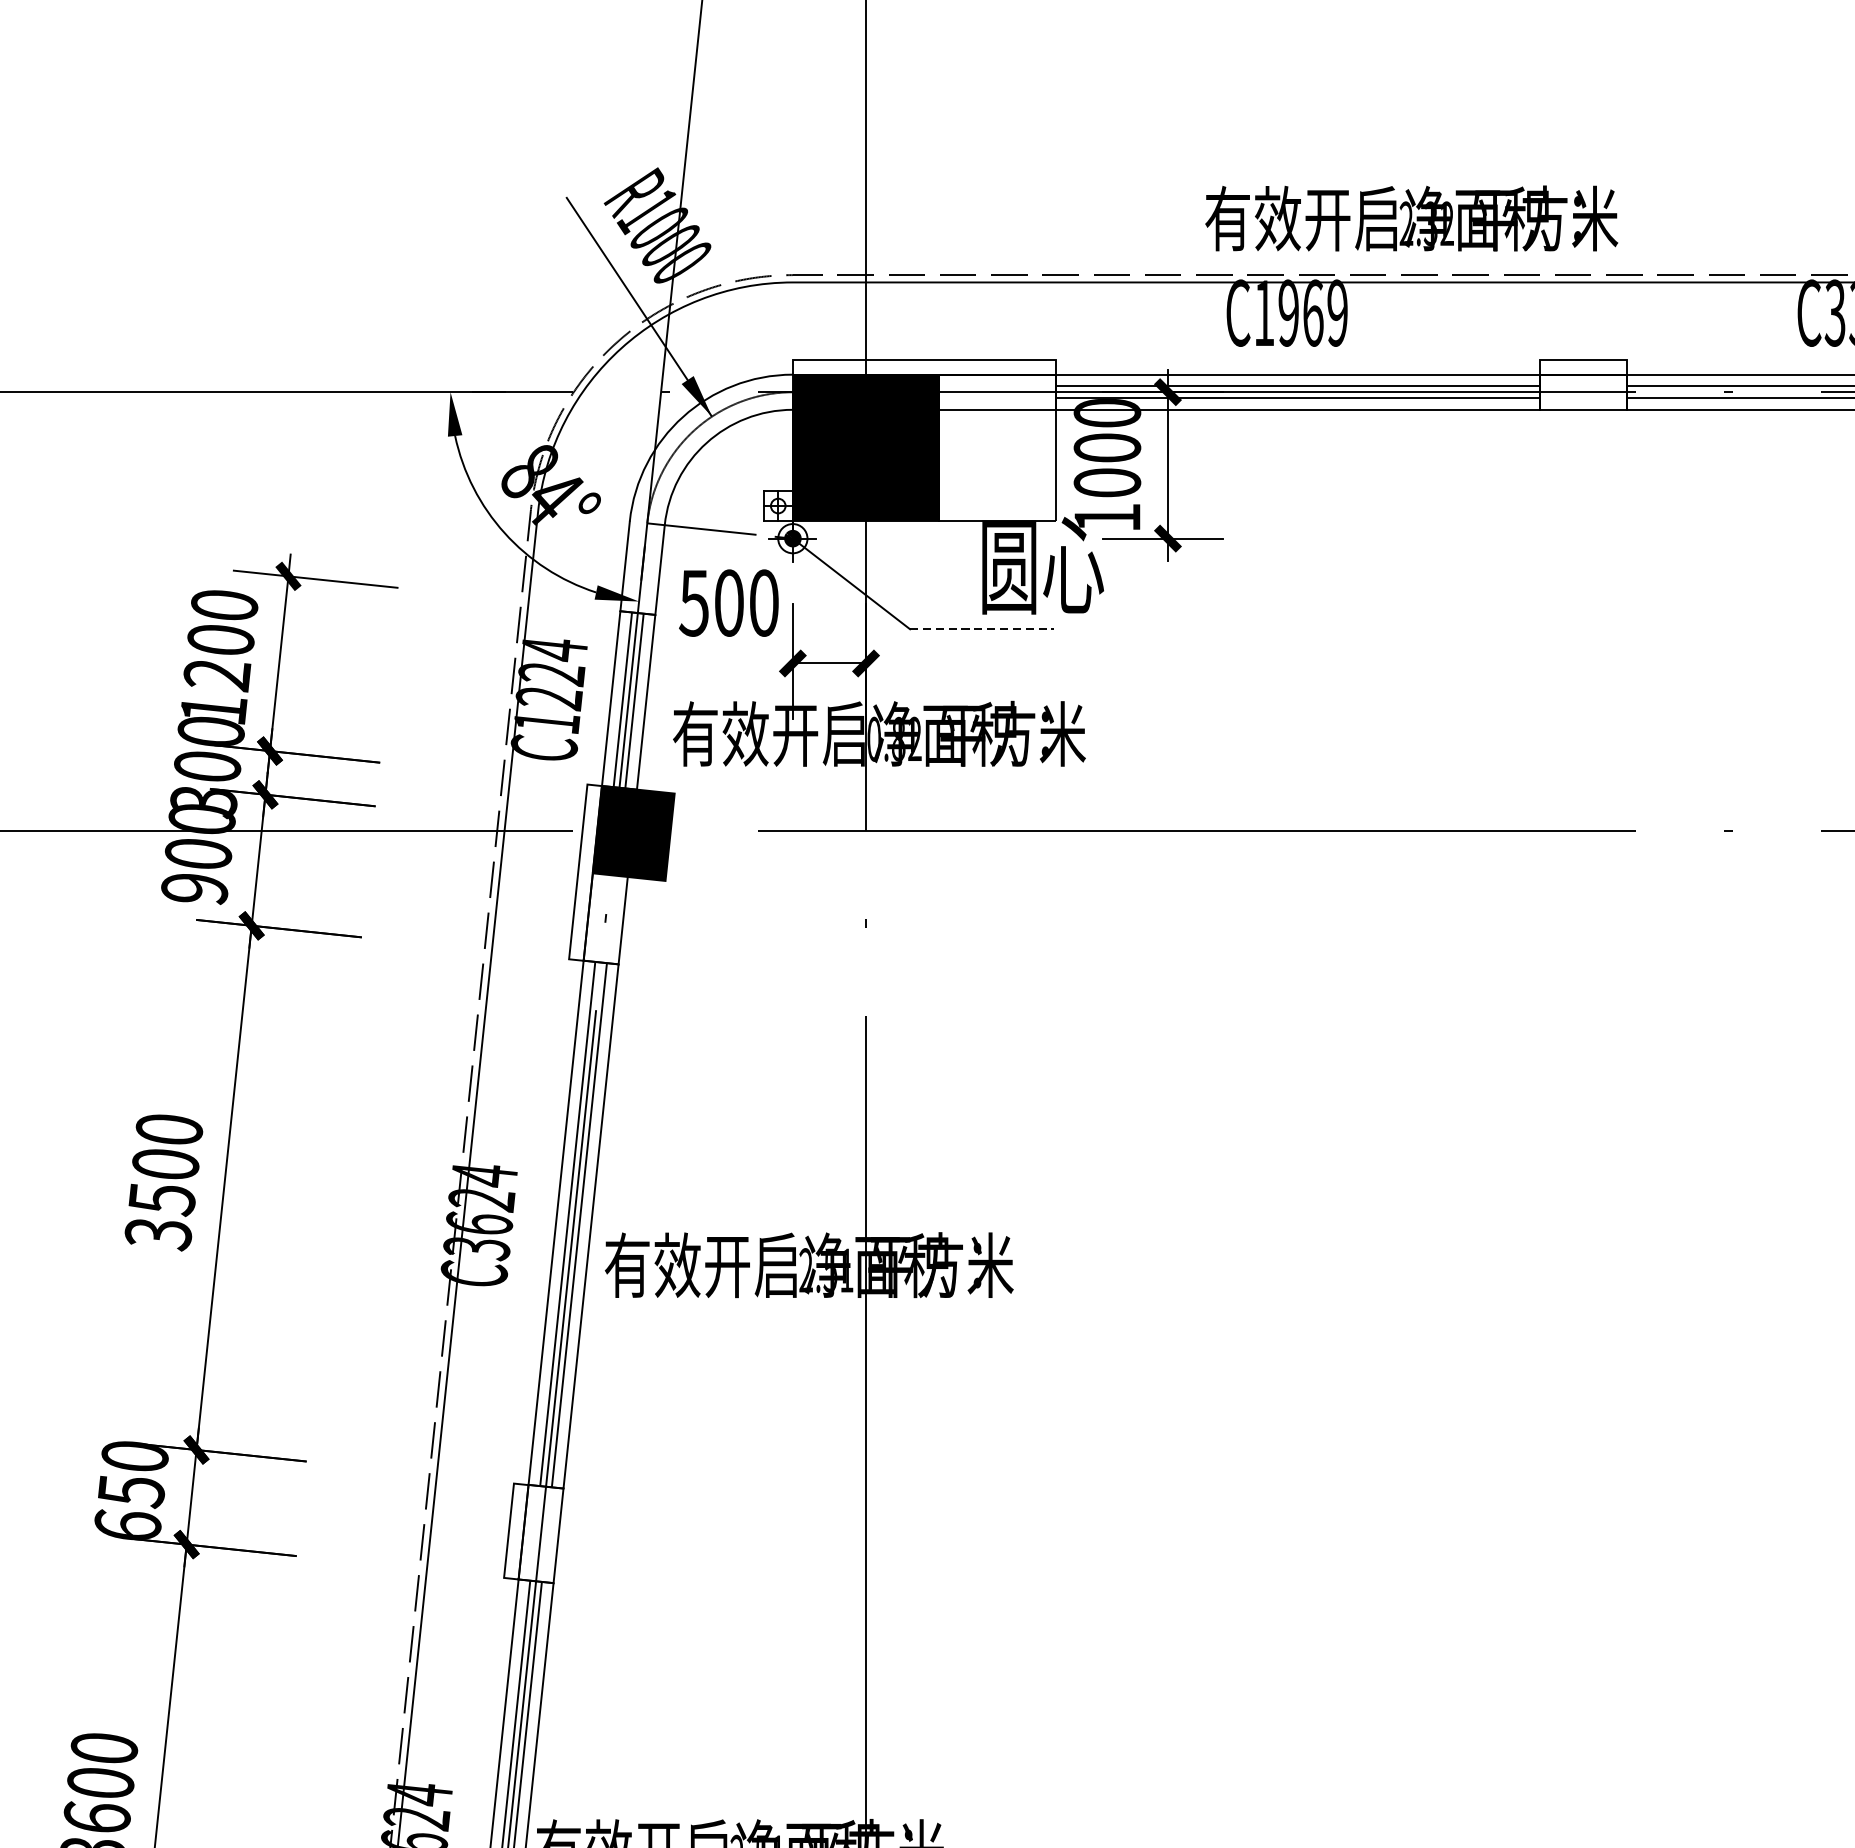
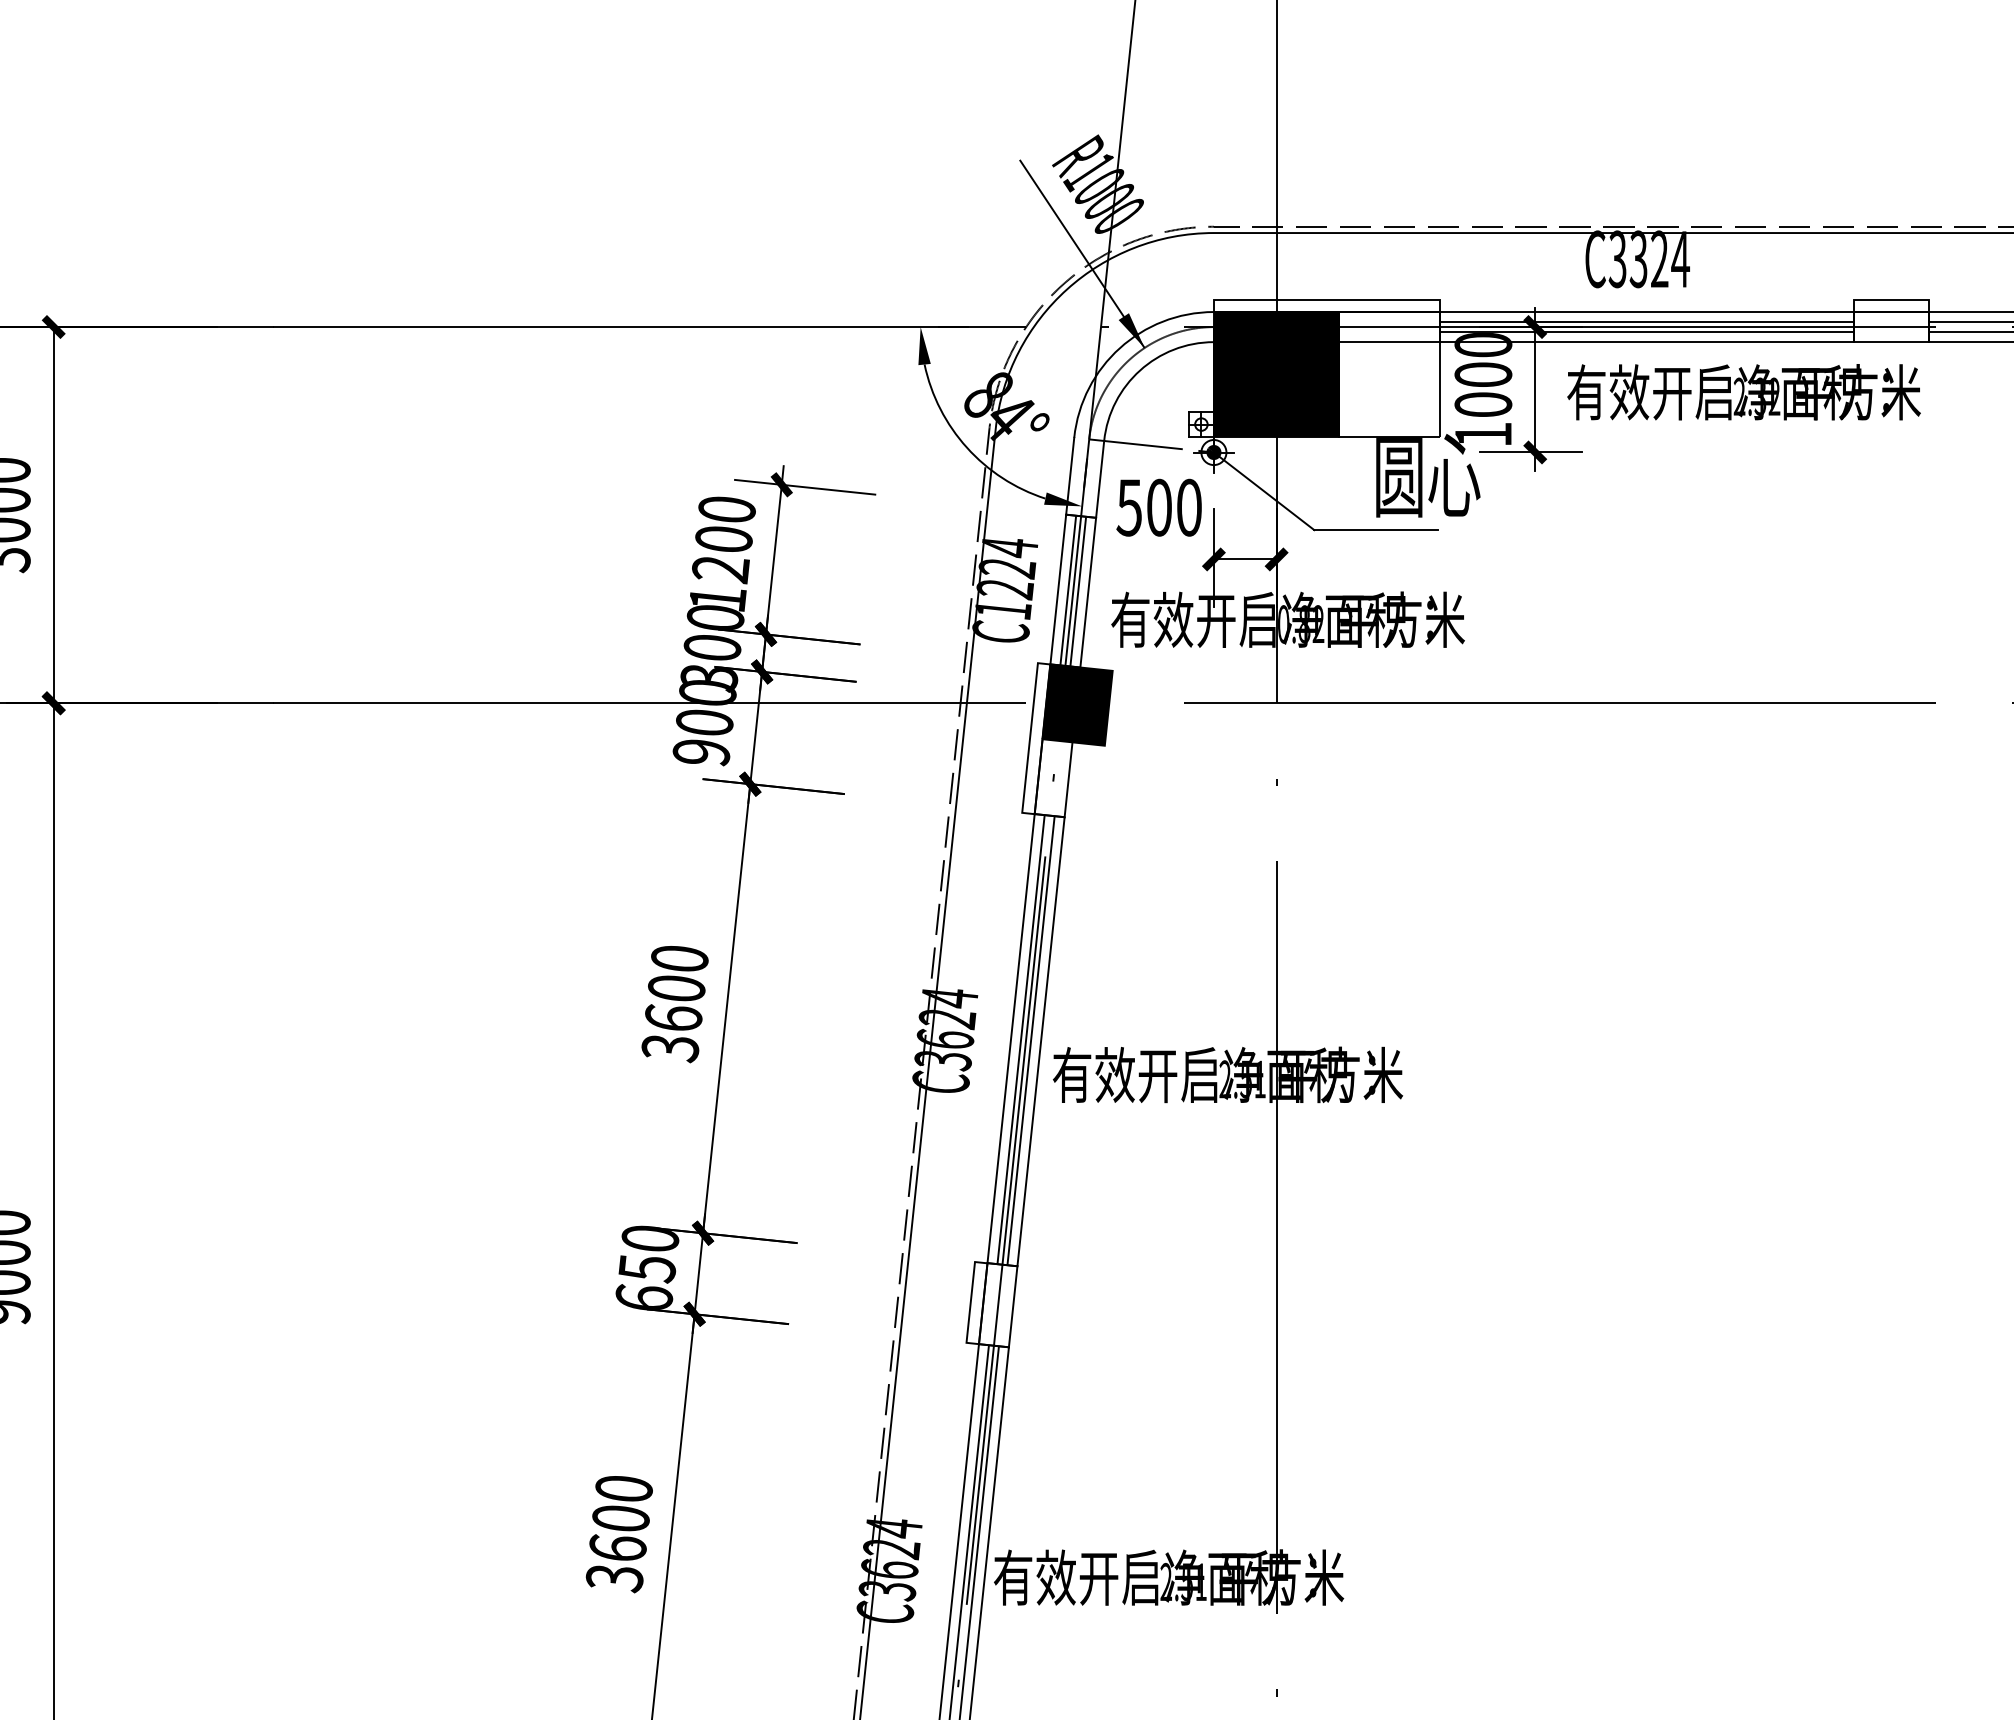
text: (1411, 218) -> (1743, 392), moved
text: (1300, 313) -> (1648, 259), C1969 -> C3324
line: (982, 629) -> (1376, 530), dashed -> solid
text: (162, 1199) -> (673, 1018), 3500 -> 3600

